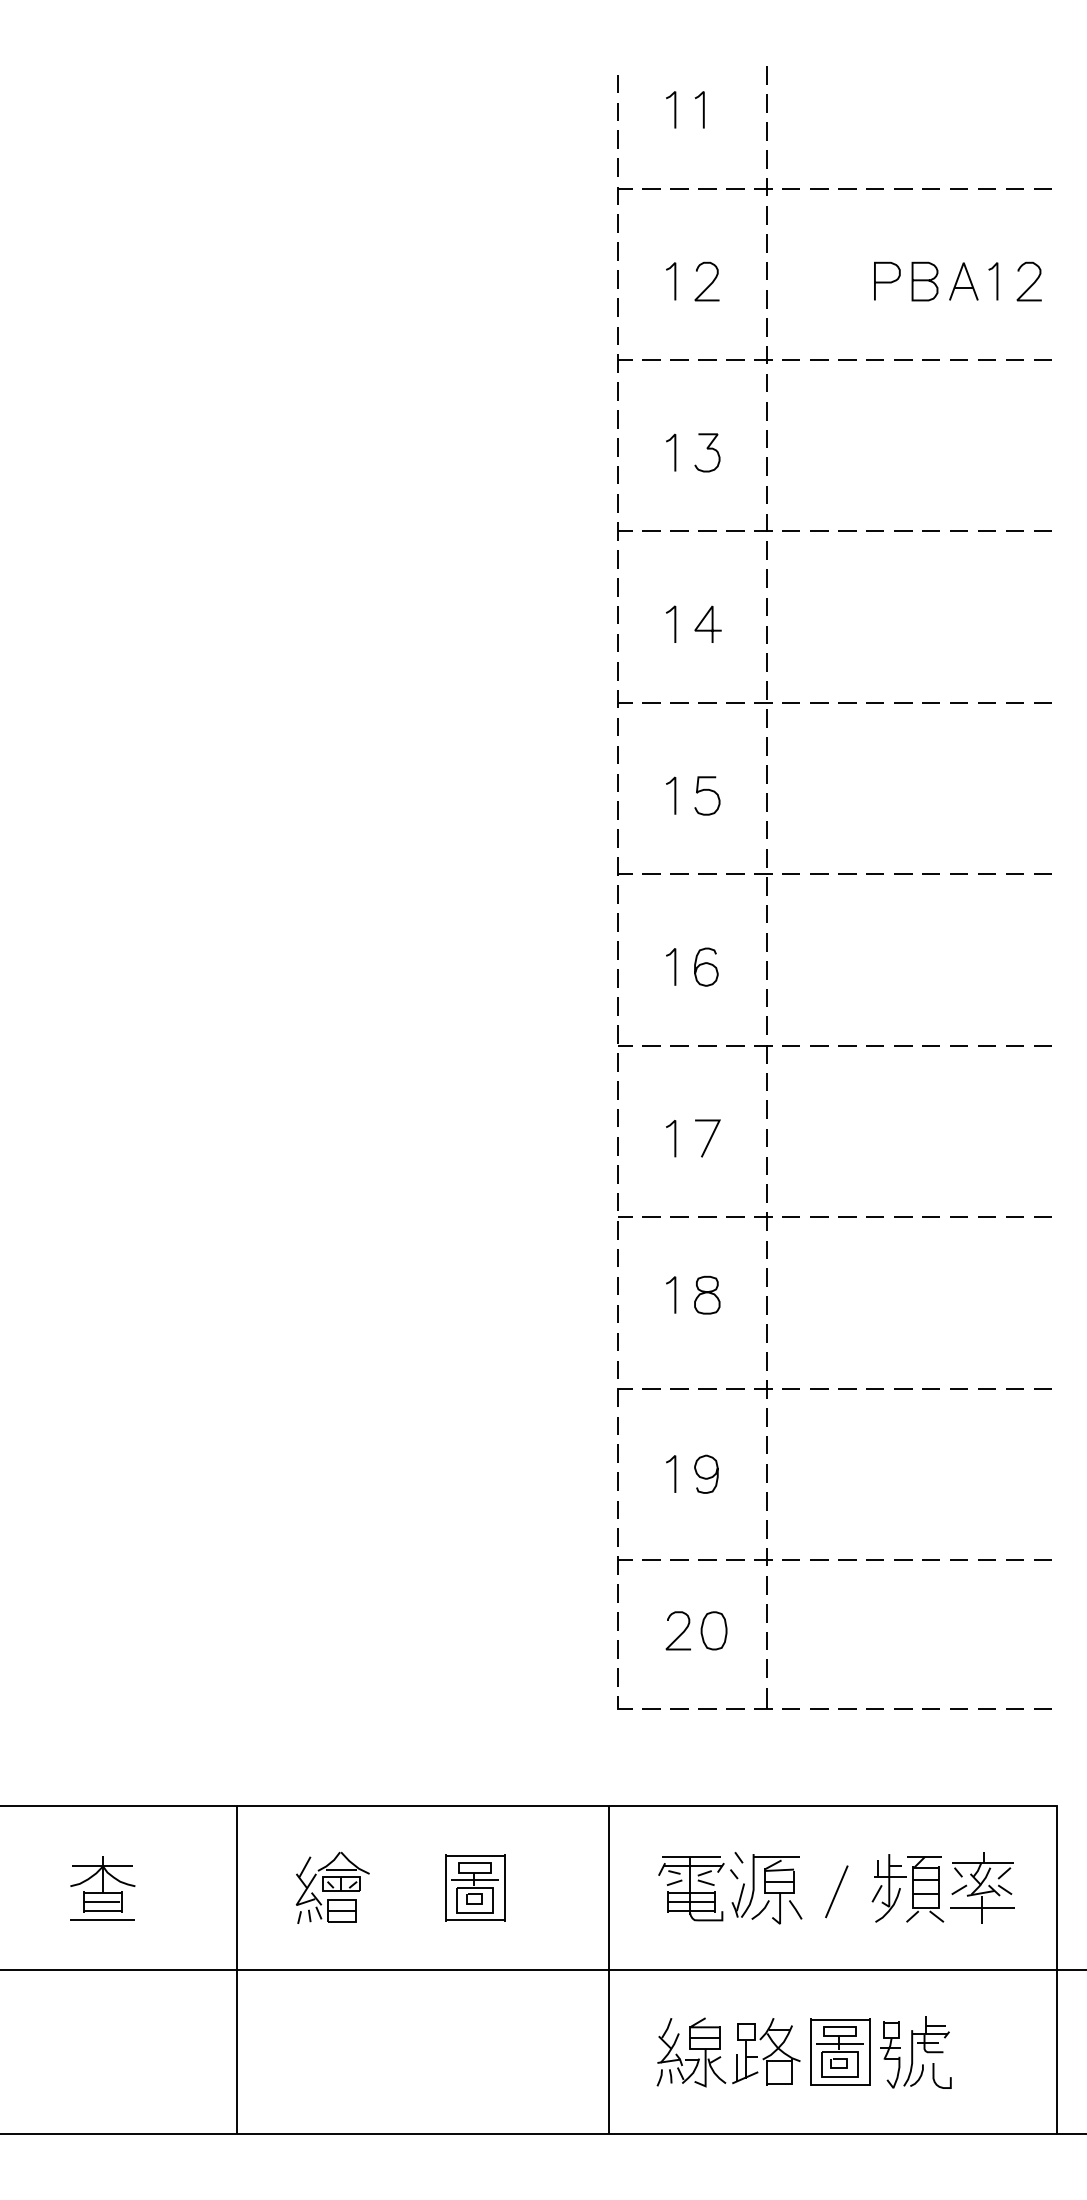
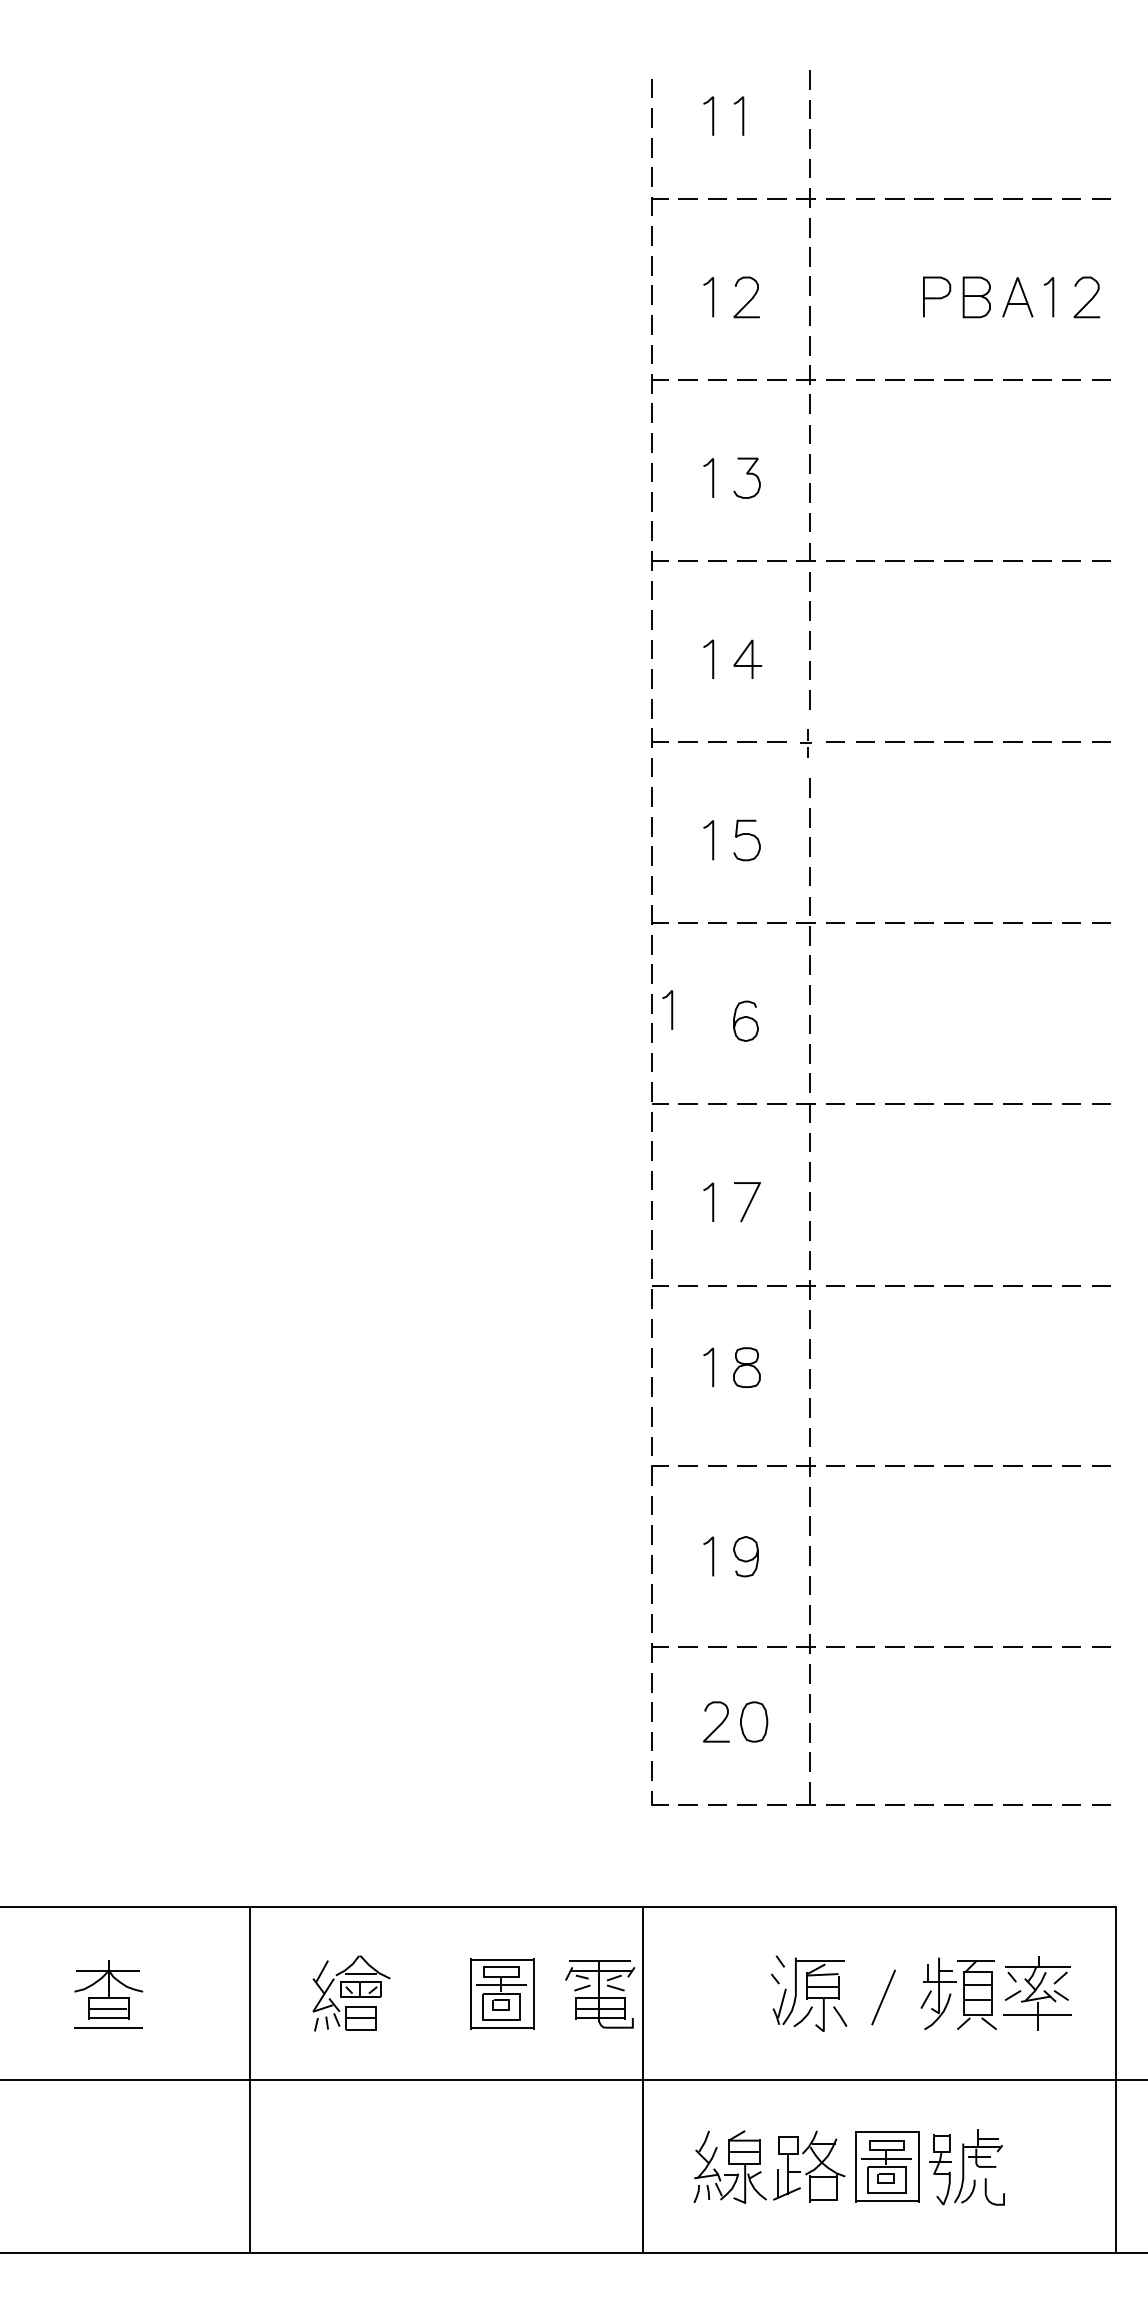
part: (762, 704) -> (805, 743), size x0.6
line: (674, 966) -> (671, 1009), moved
part: (691, 1888) -> (600, 1994), moved

